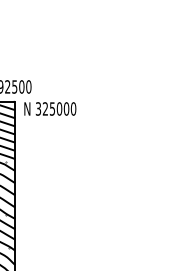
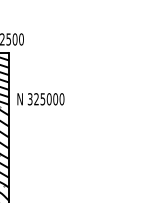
text: (50, 108) -> (41, 98), moved

